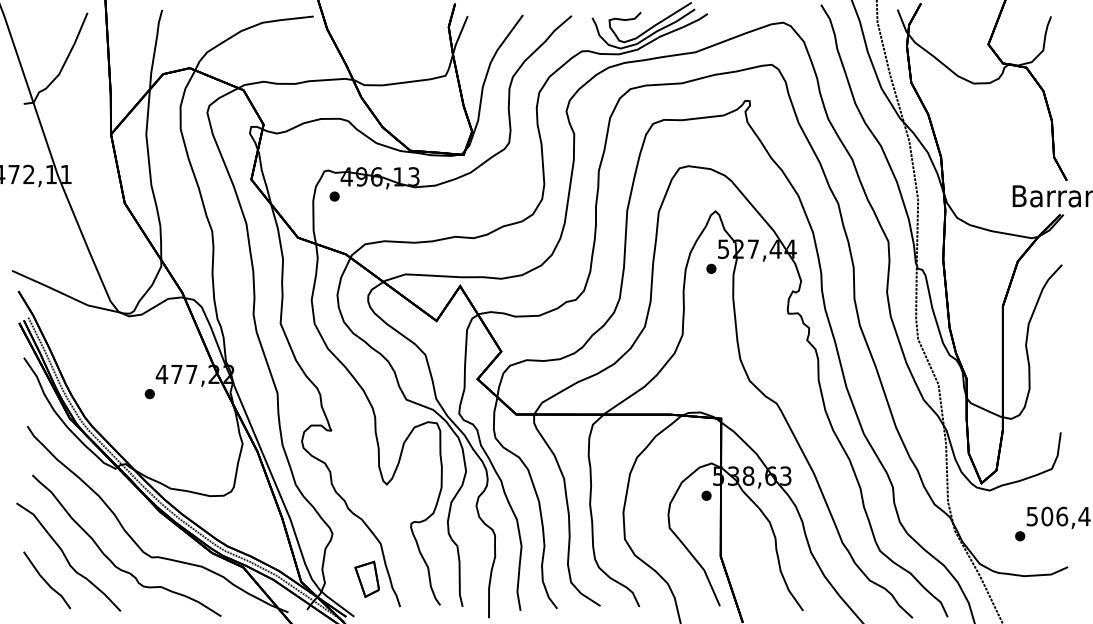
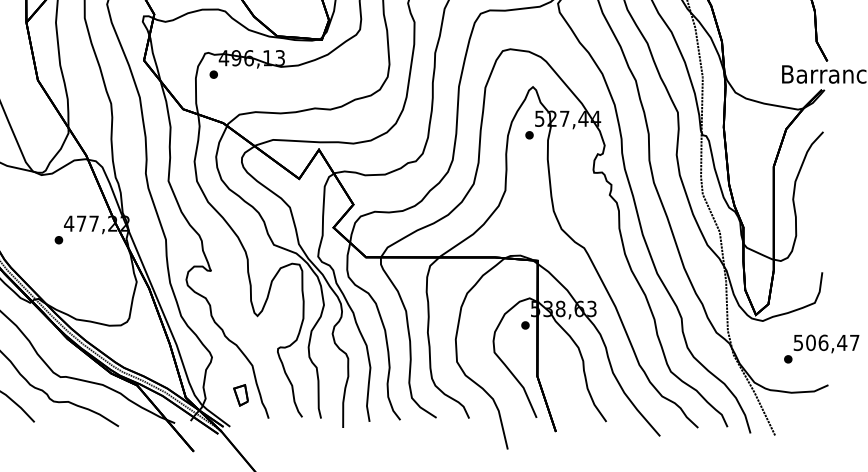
part: (366, 578) -> (240, 394), size x0.7

